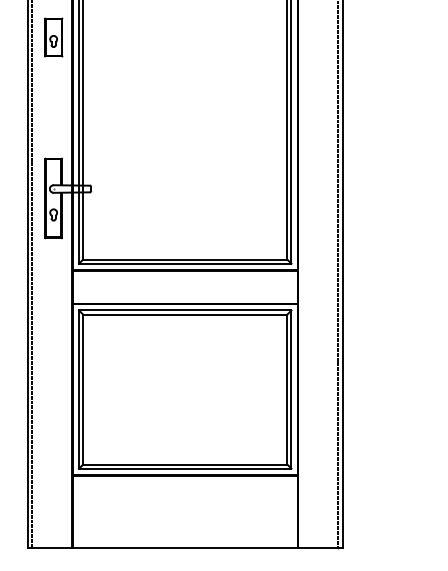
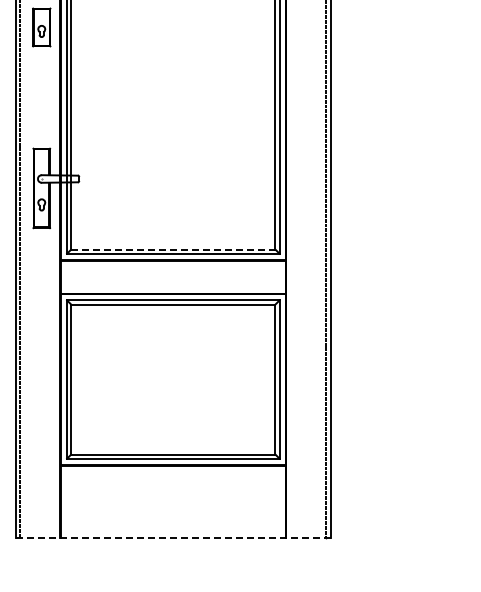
line: (185, 259) -> (173, 249), solid -> dashed
line: (184, 548) -> (172, 538), solid -> dashed

